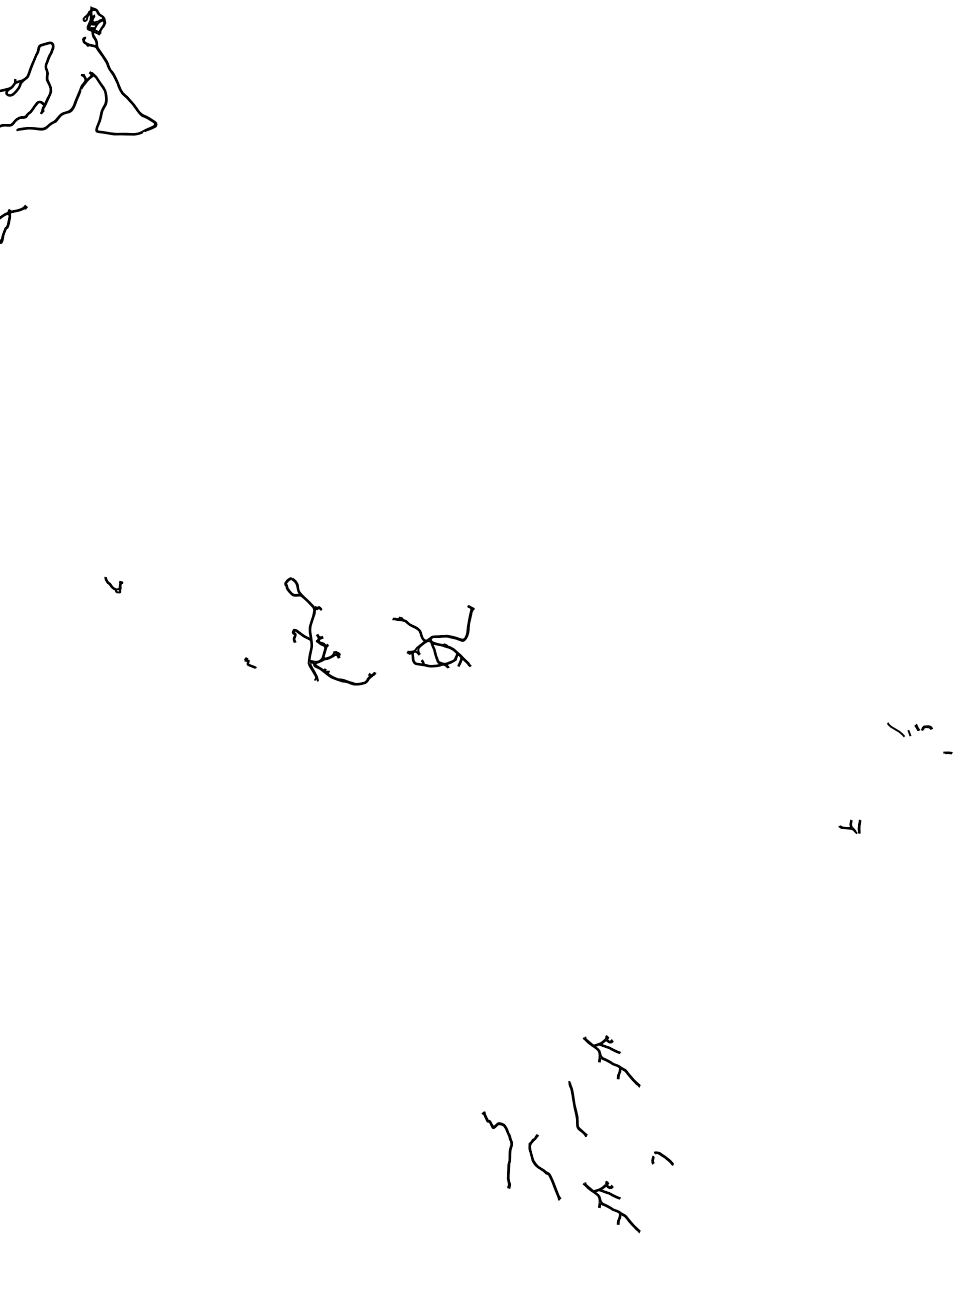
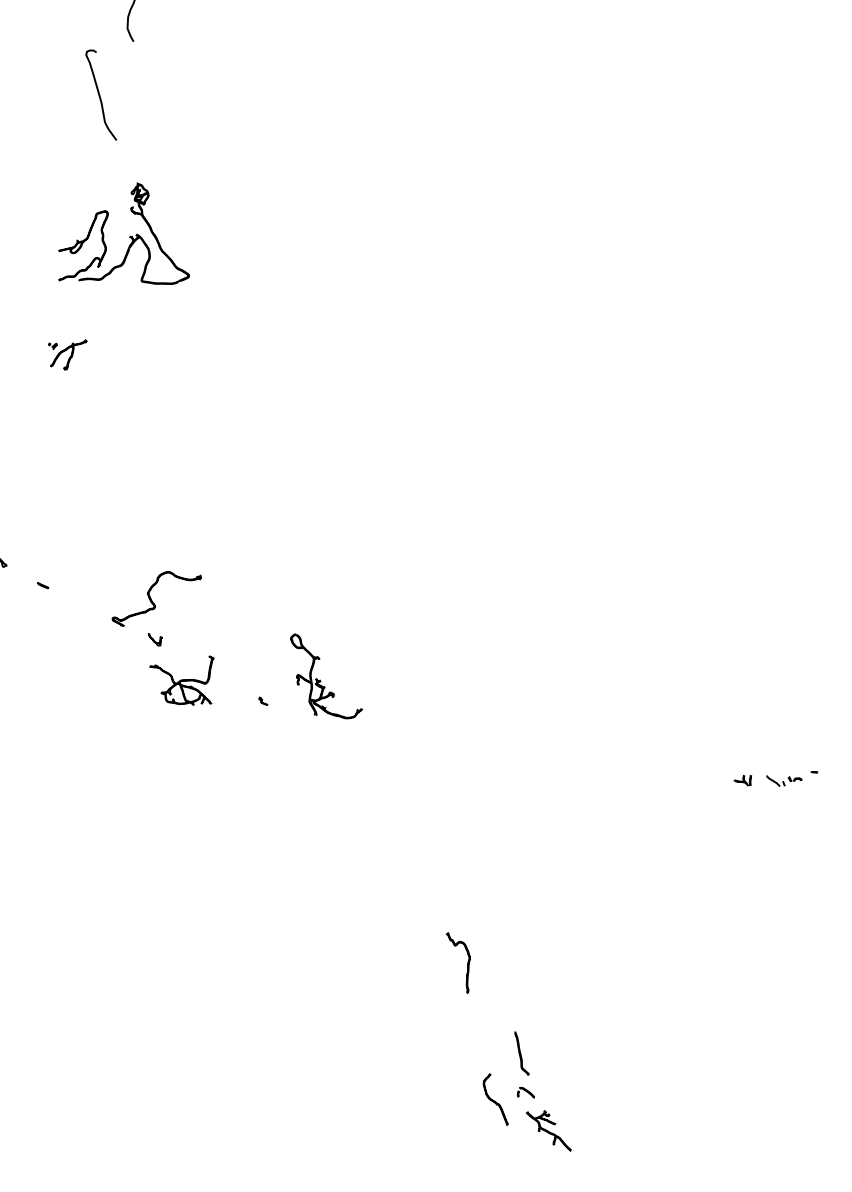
part: (115, 532) -> (156, 598), added
part: (432, 636) -> (181, 680), moved
part: (910, 729) -> (784, 780), moved
part: (849, 826) -> (742, 780), moved
part: (611, 1060) -> (548, 1015), removed
curve: (508, 1149) -> (467, 962), moved
part: (662, 1158) -> (525, 1092), moved

